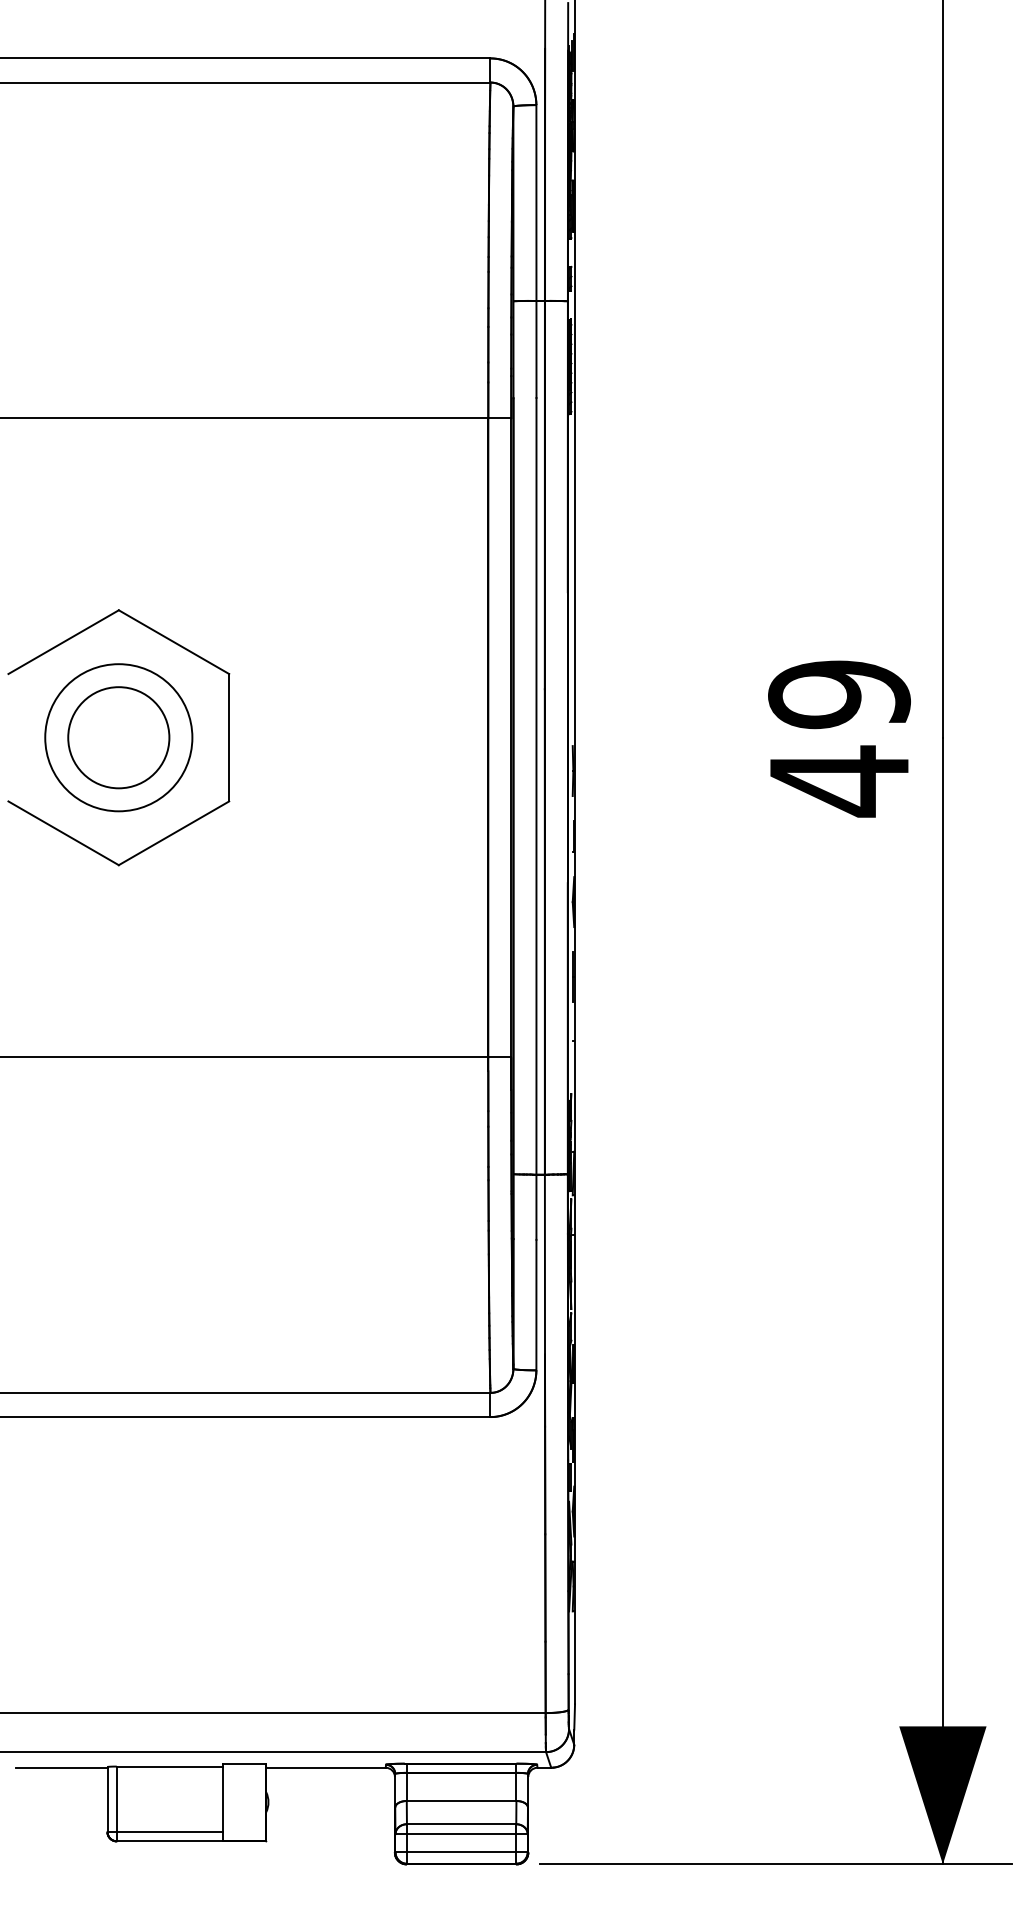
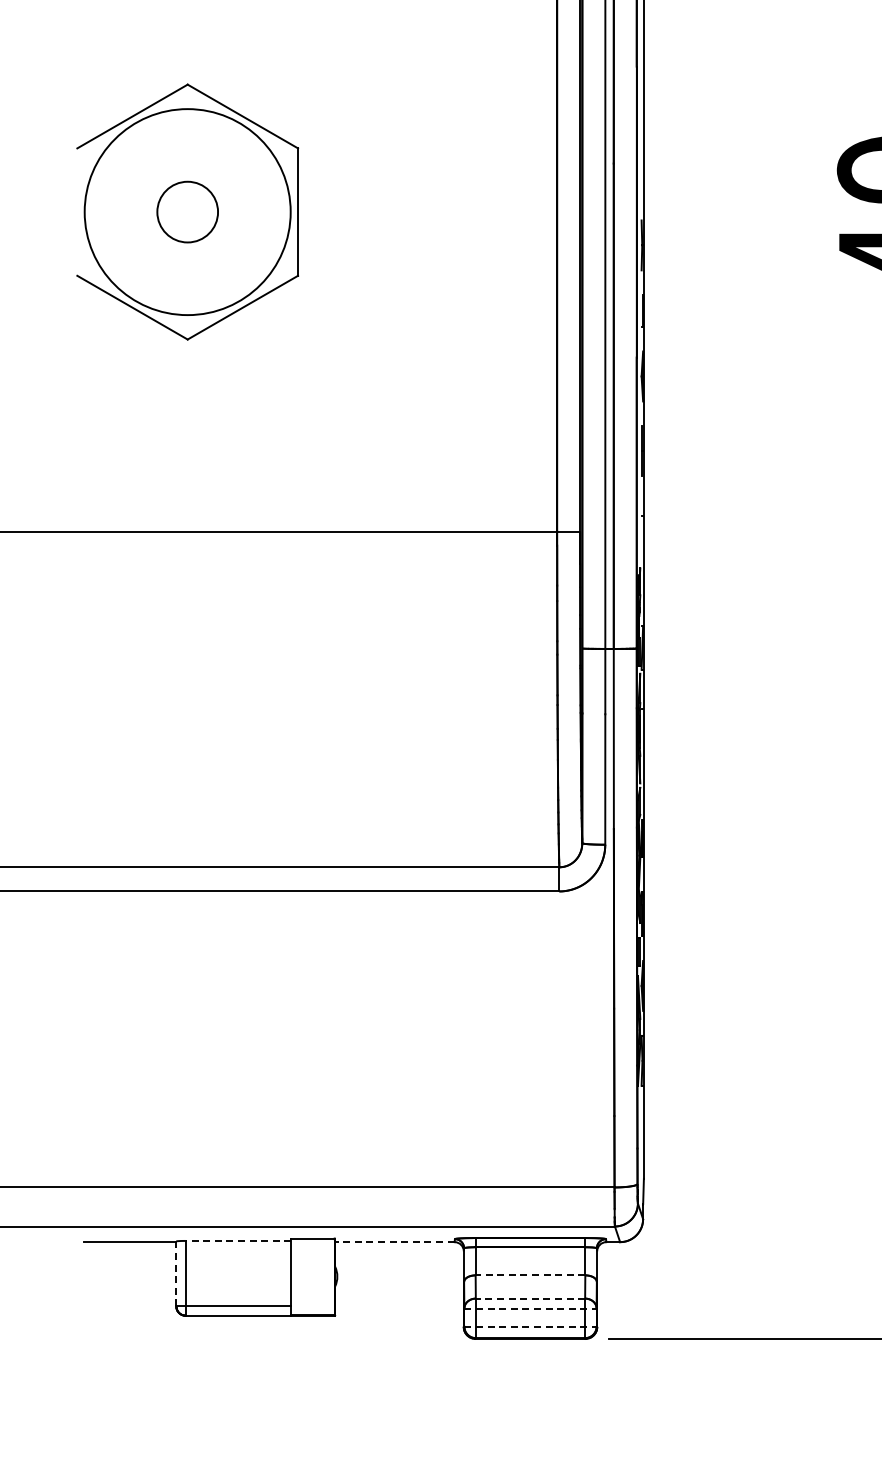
circle: (118, 737) -> (187, 211), size x0.6
circle: (118, 737) -> (187, 211), size x1.4
line: (169, 1766) -> (238, 1240), solid -> dashed
line: (325, 1767) -> (394, 1241), solid -> dashed
line: (107, 1799) -> (176, 1273), solid -> dashed
line: (461, 1800) -> (530, 1274), solid -> dashed
line: (461, 1824) -> (530, 1298), solid -> dashed
line: (462, 1834) -> (531, 1308), solid -> dashed
line: (462, 1852) -> (531, 1326), solid -> dashed

